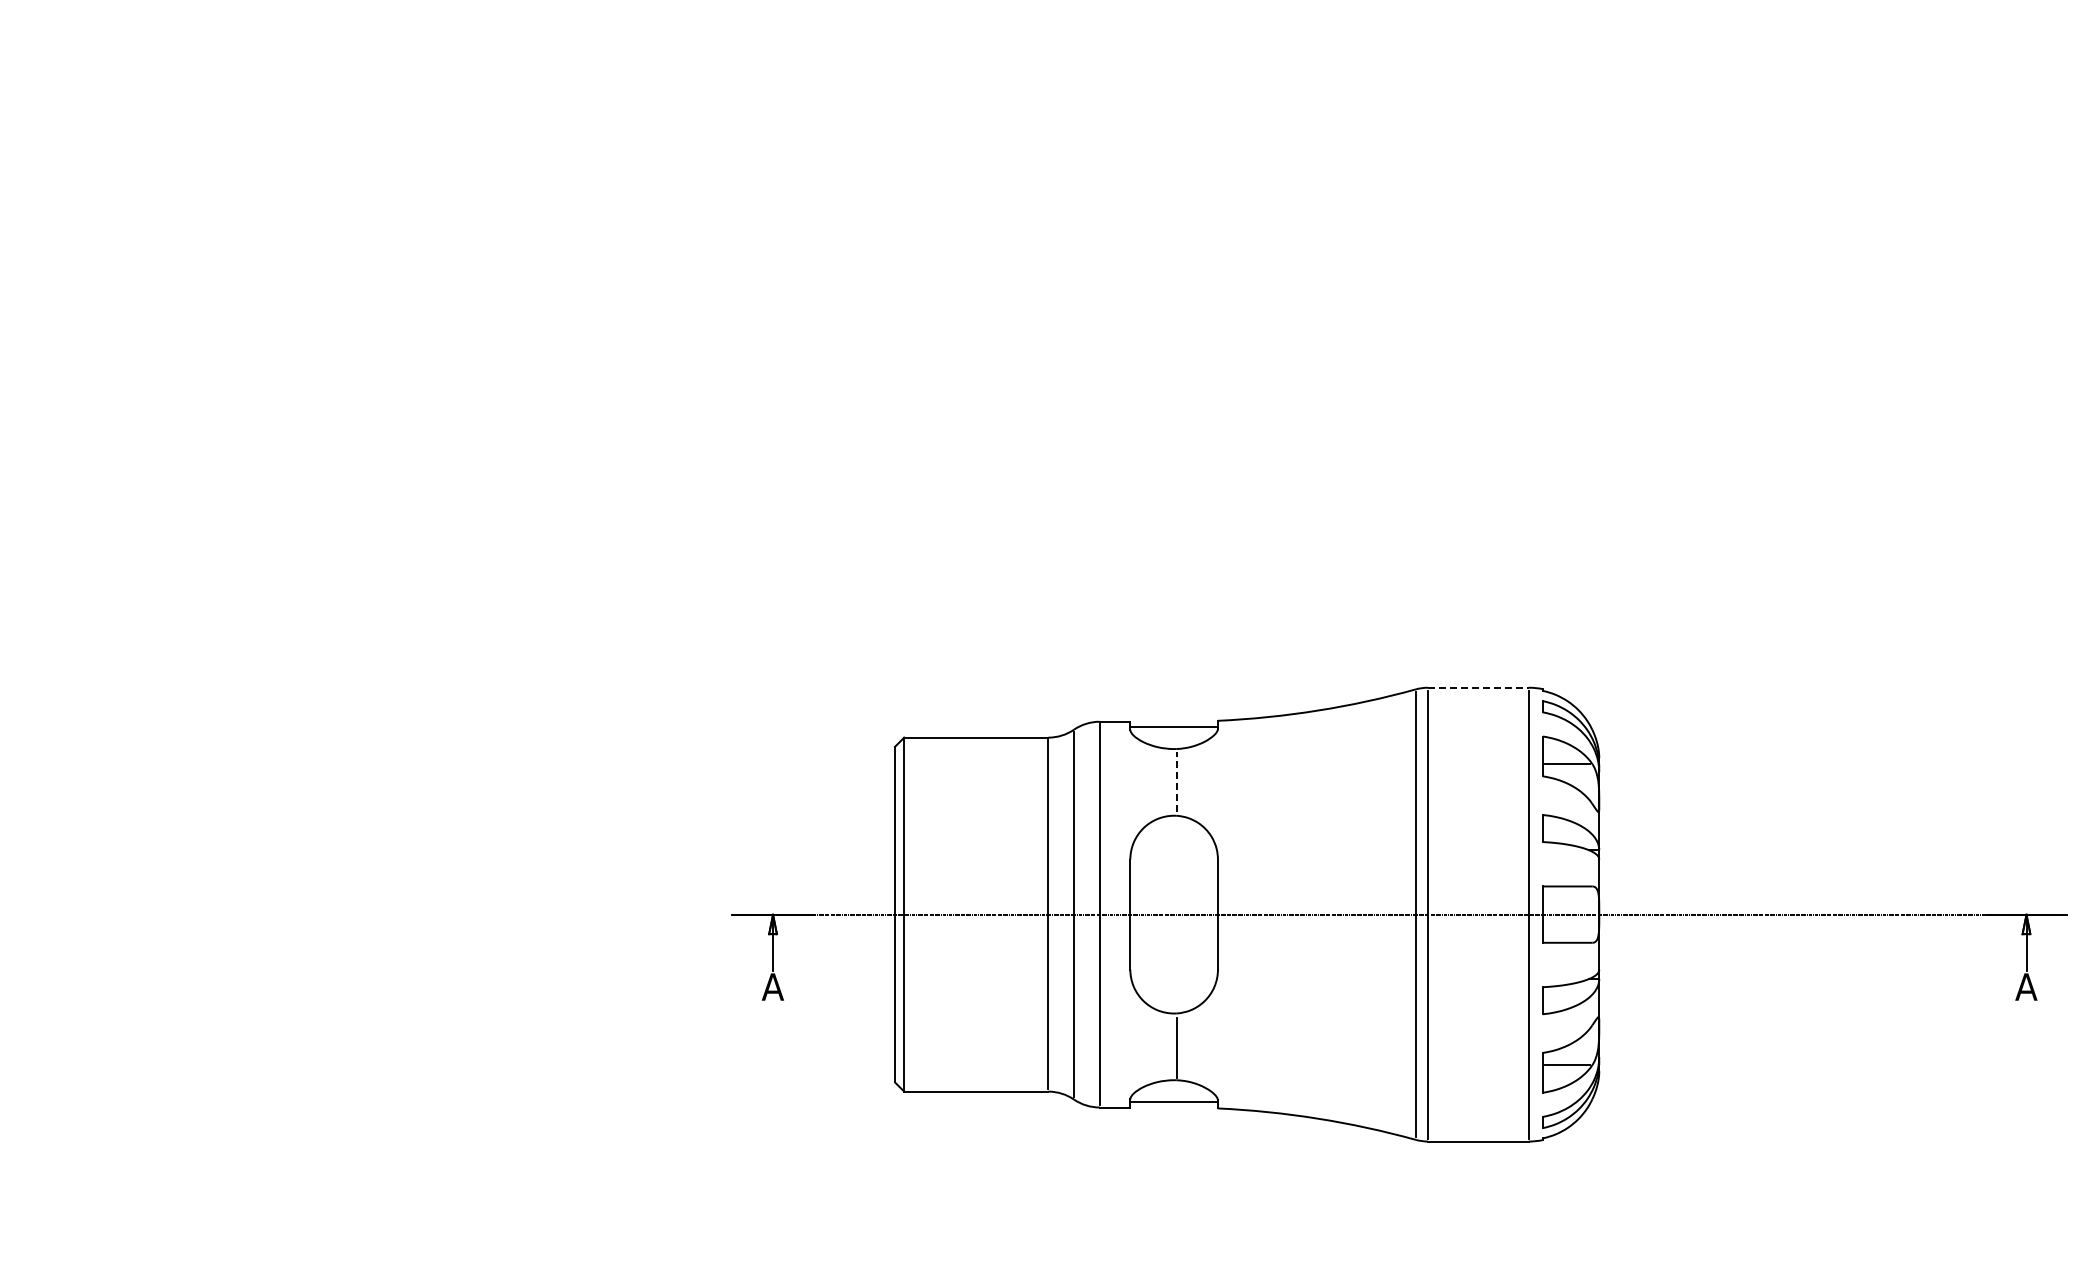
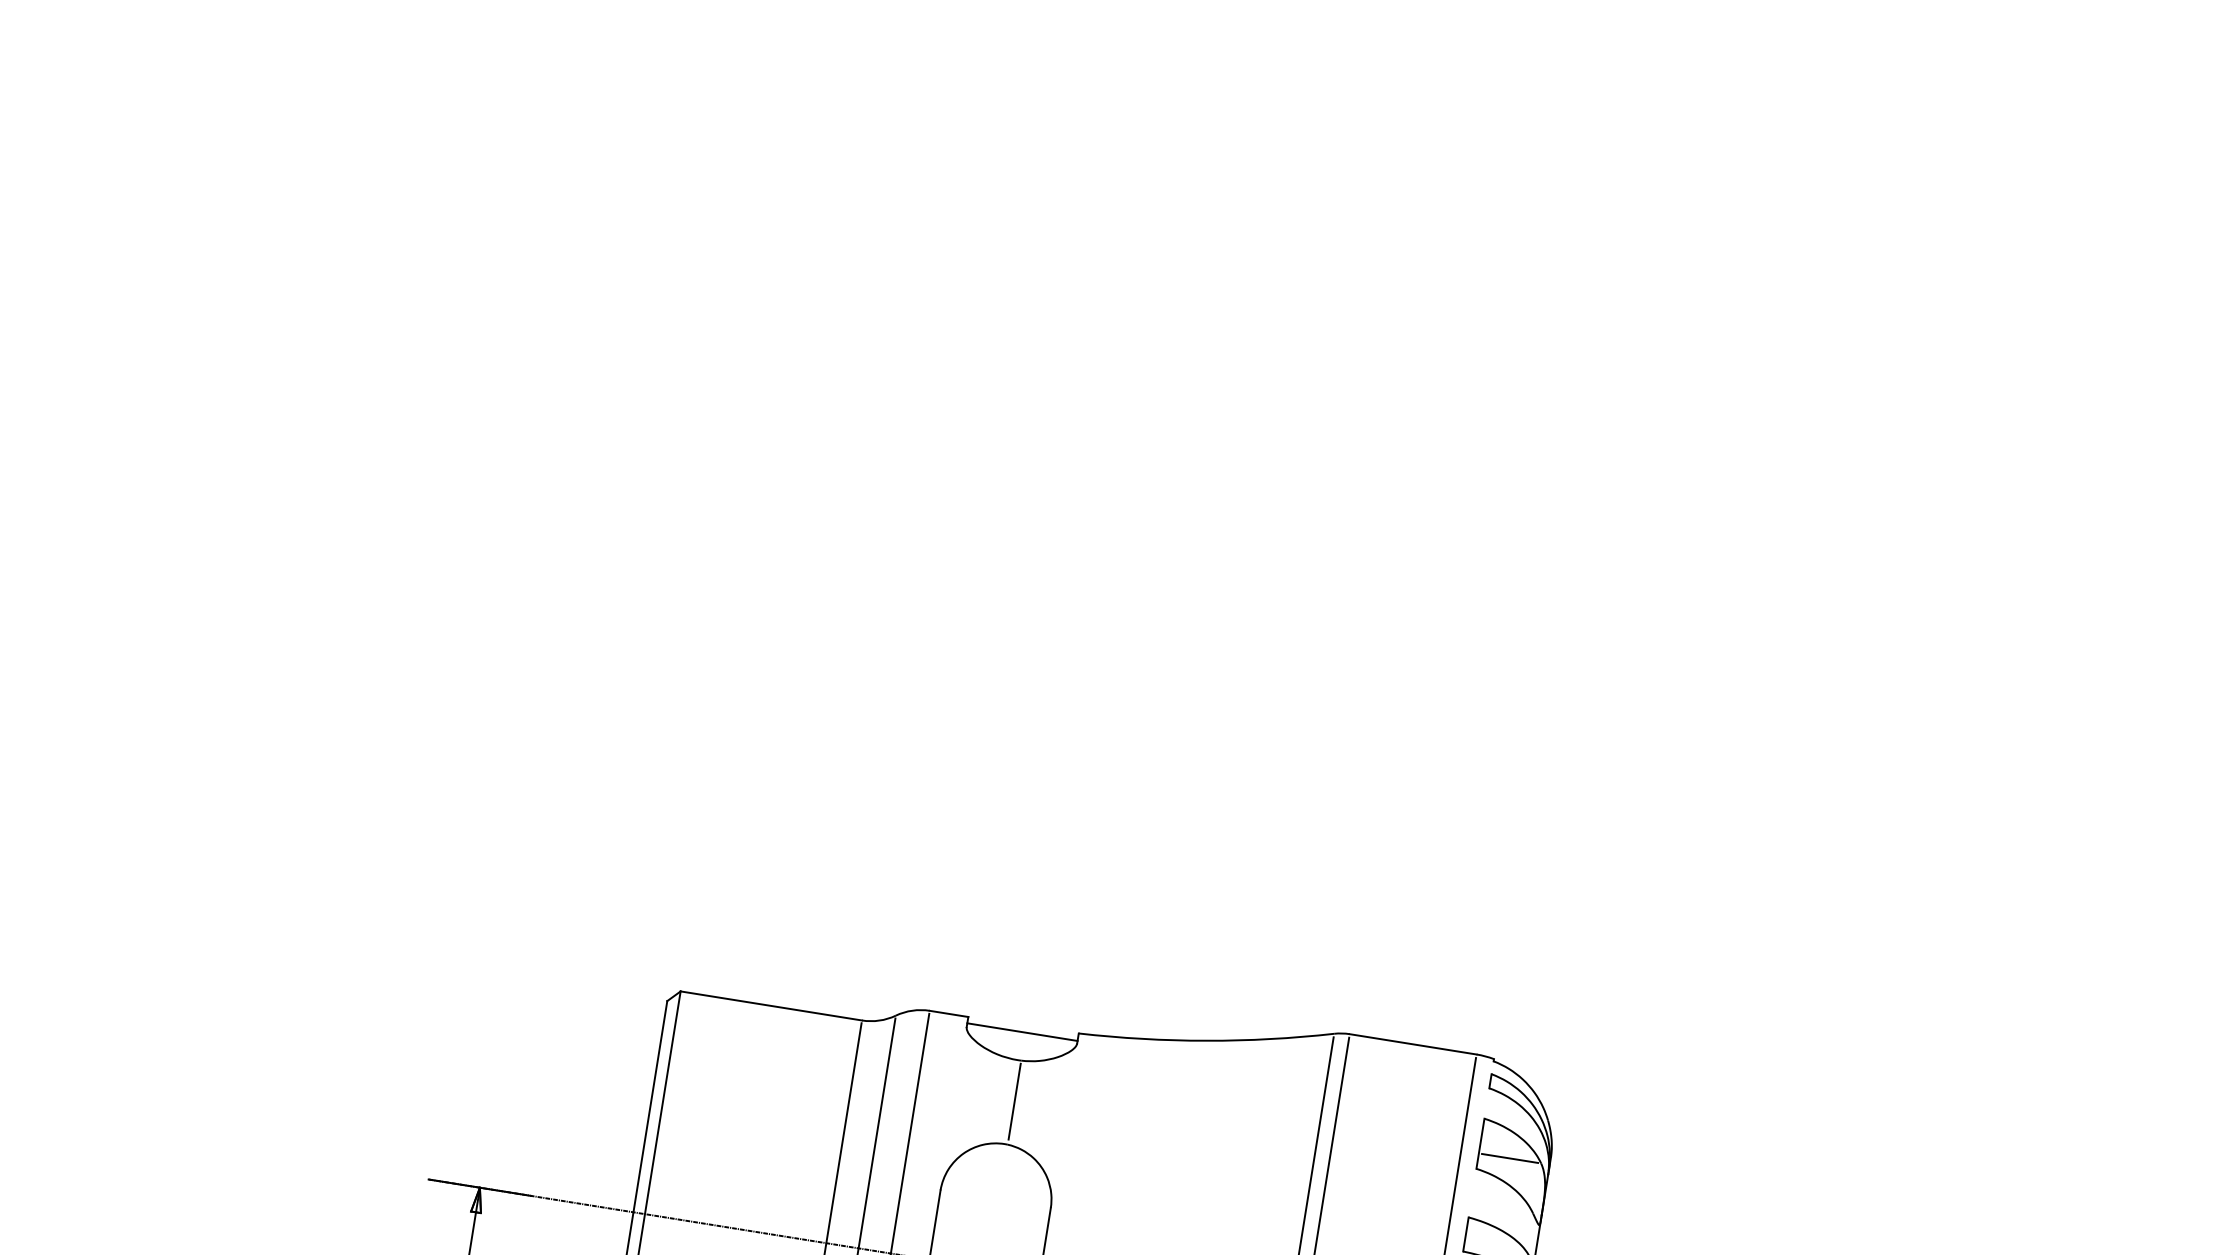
line: (1478, 687) -> (1413, 1044), dashed -> solid
line: (1176, 781) -> (1014, 1101), dashed -> solid

